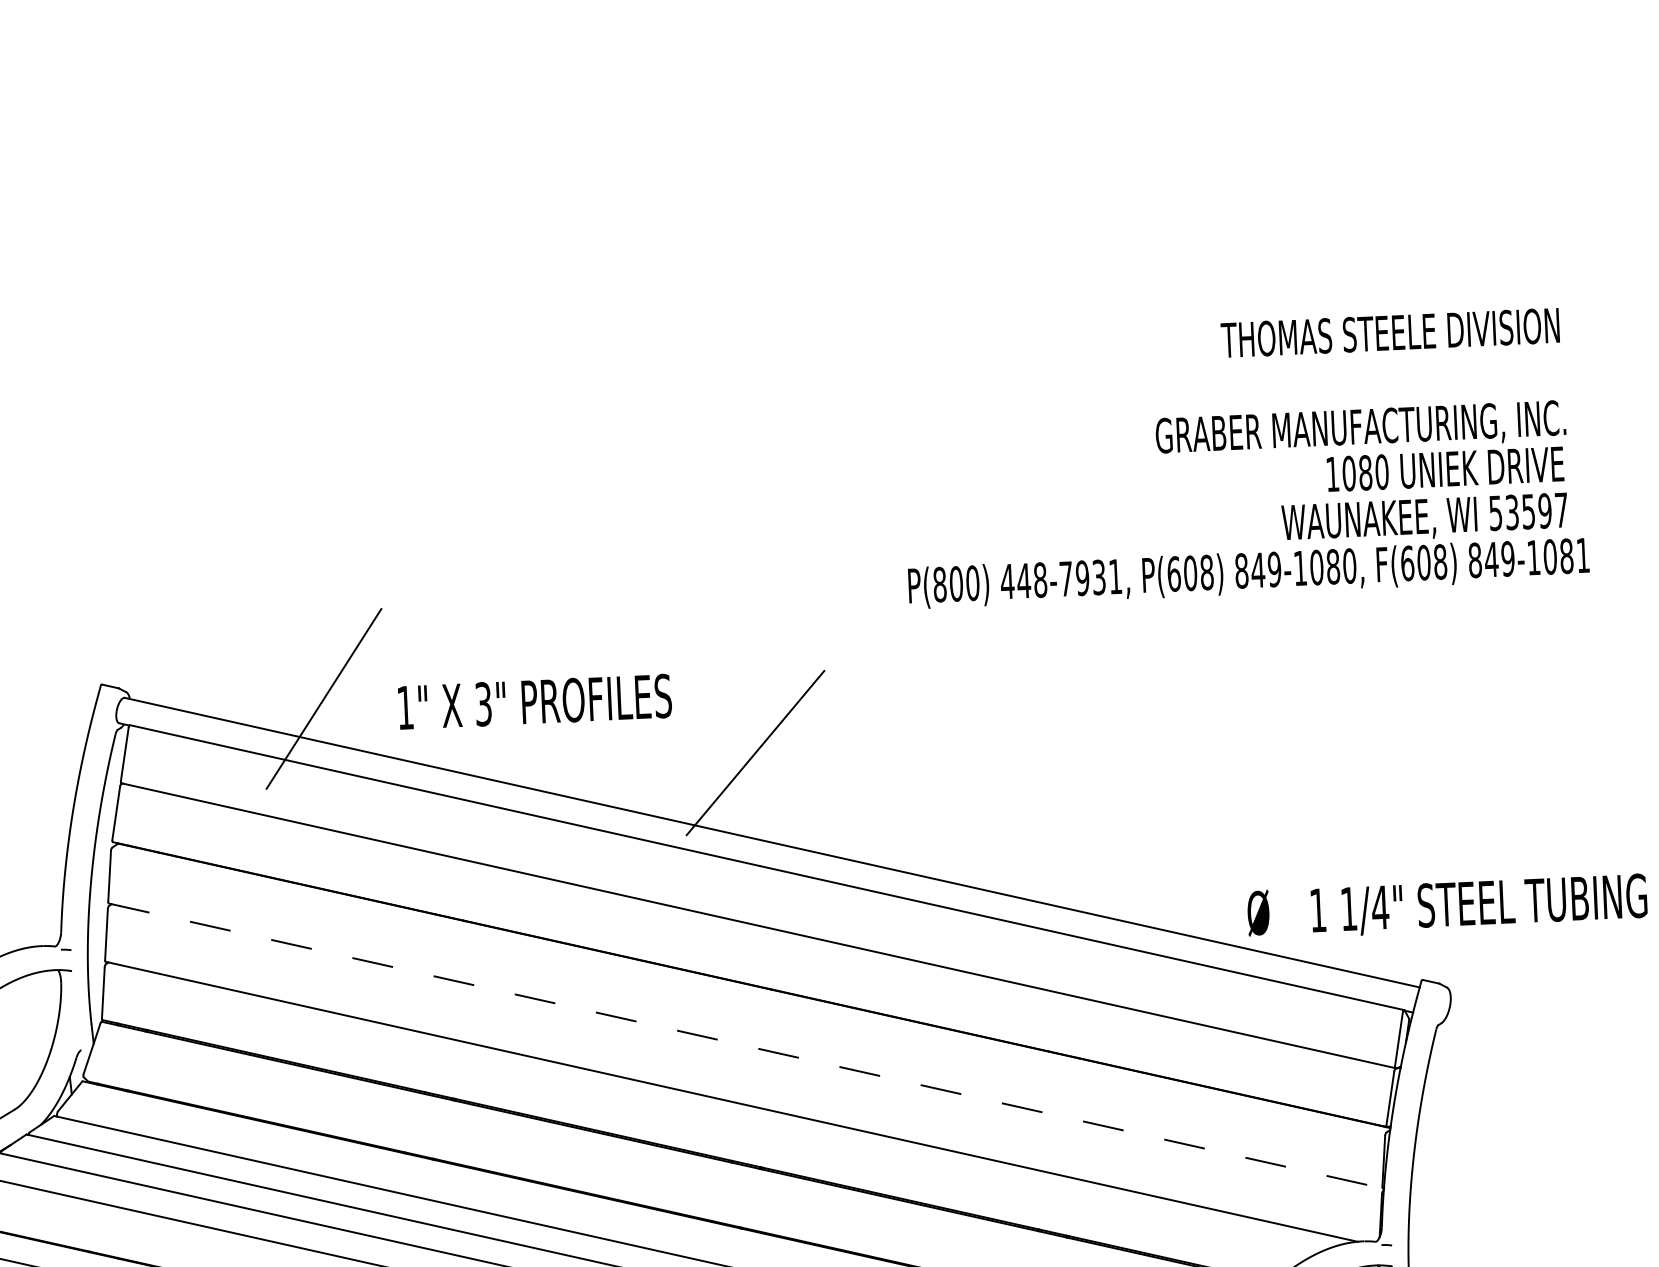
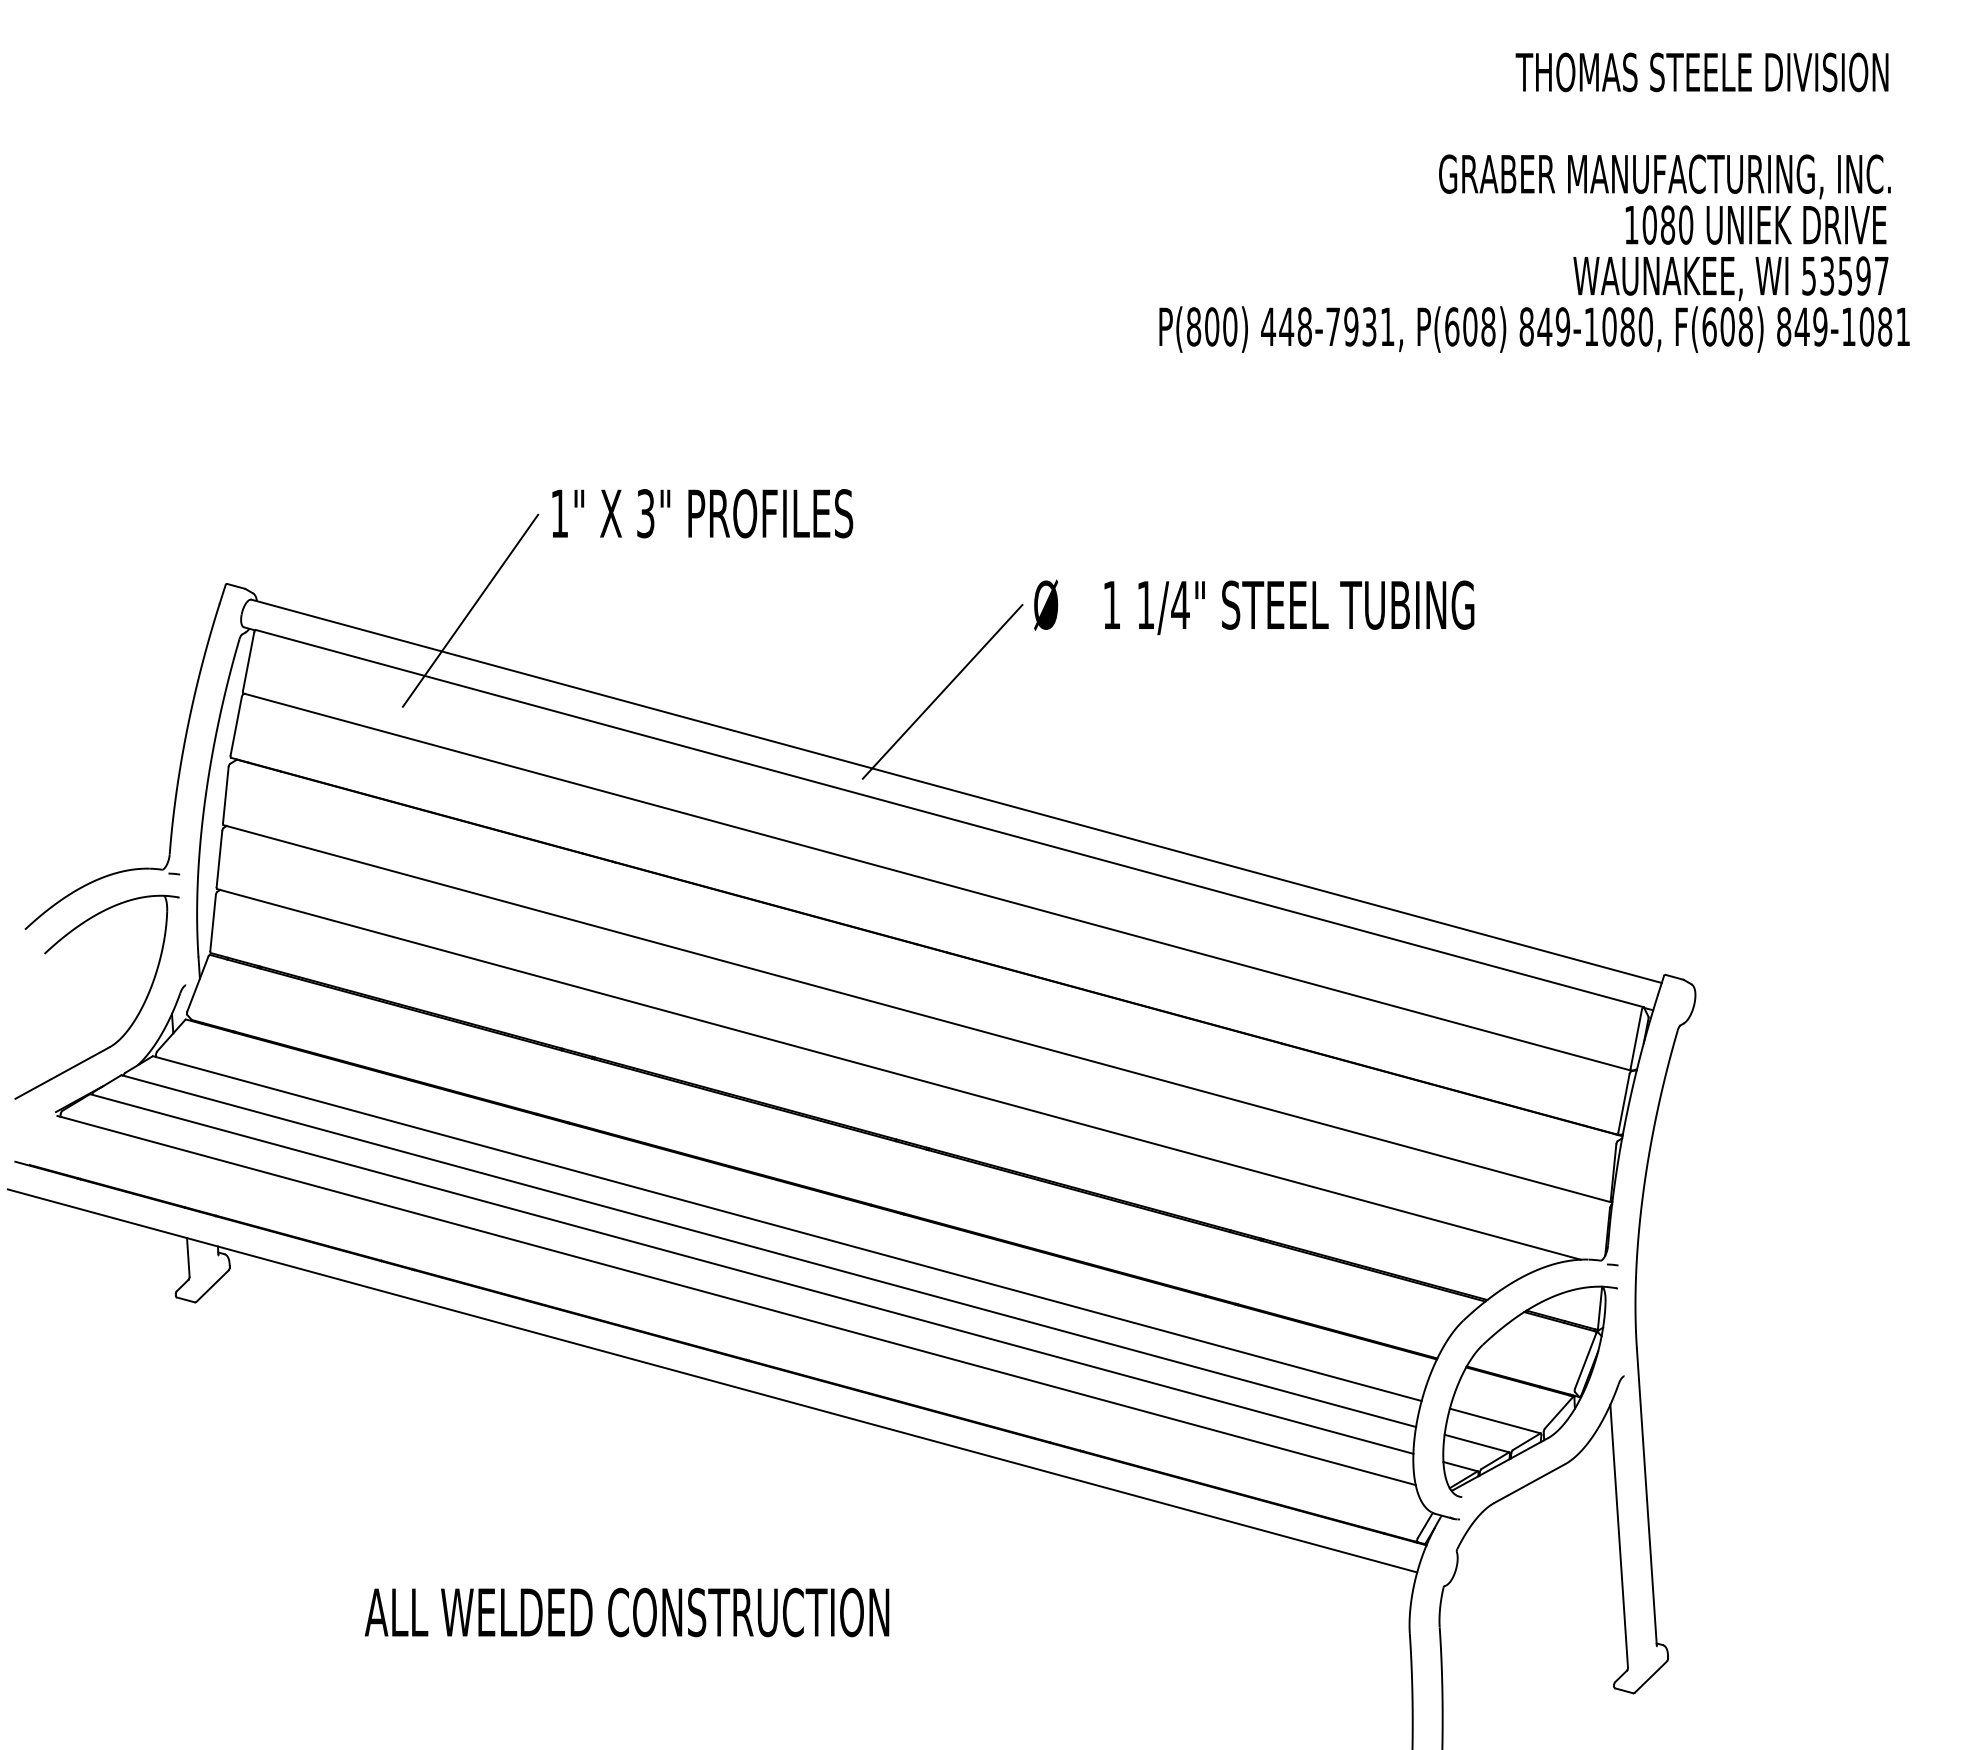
text: (1243, 457) -> (1534, 202), moved
text: (534, 701) -> (702, 513), moved
text: (1447, 906) -> (1254, 607), moved
line: (745, 1045) -> (917, 1013), dashed -> solid

